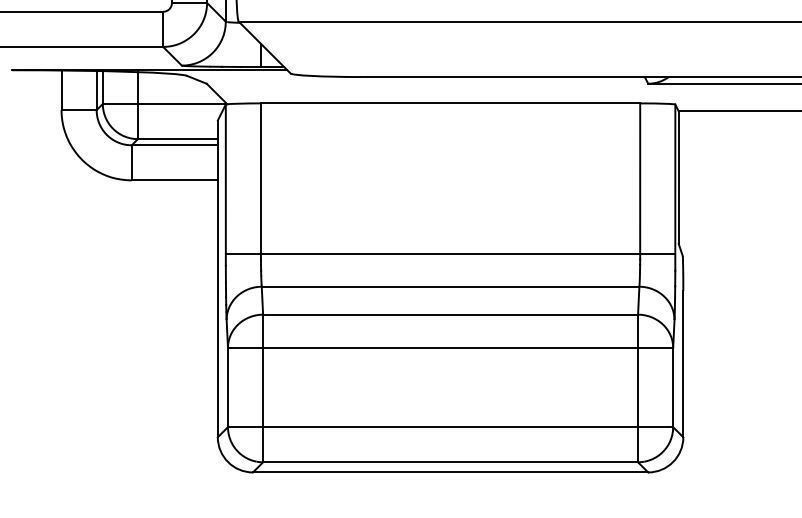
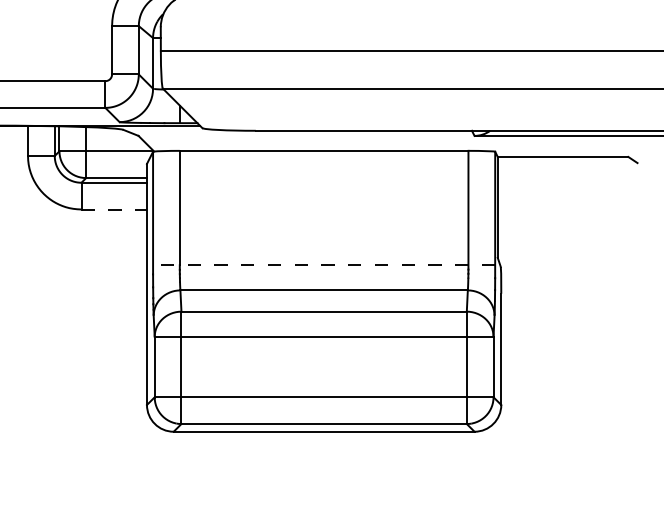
line: (175, 180) -> (114, 209), solid -> dashed
line: (449, 254) -> (323, 265), solid -> dashed

